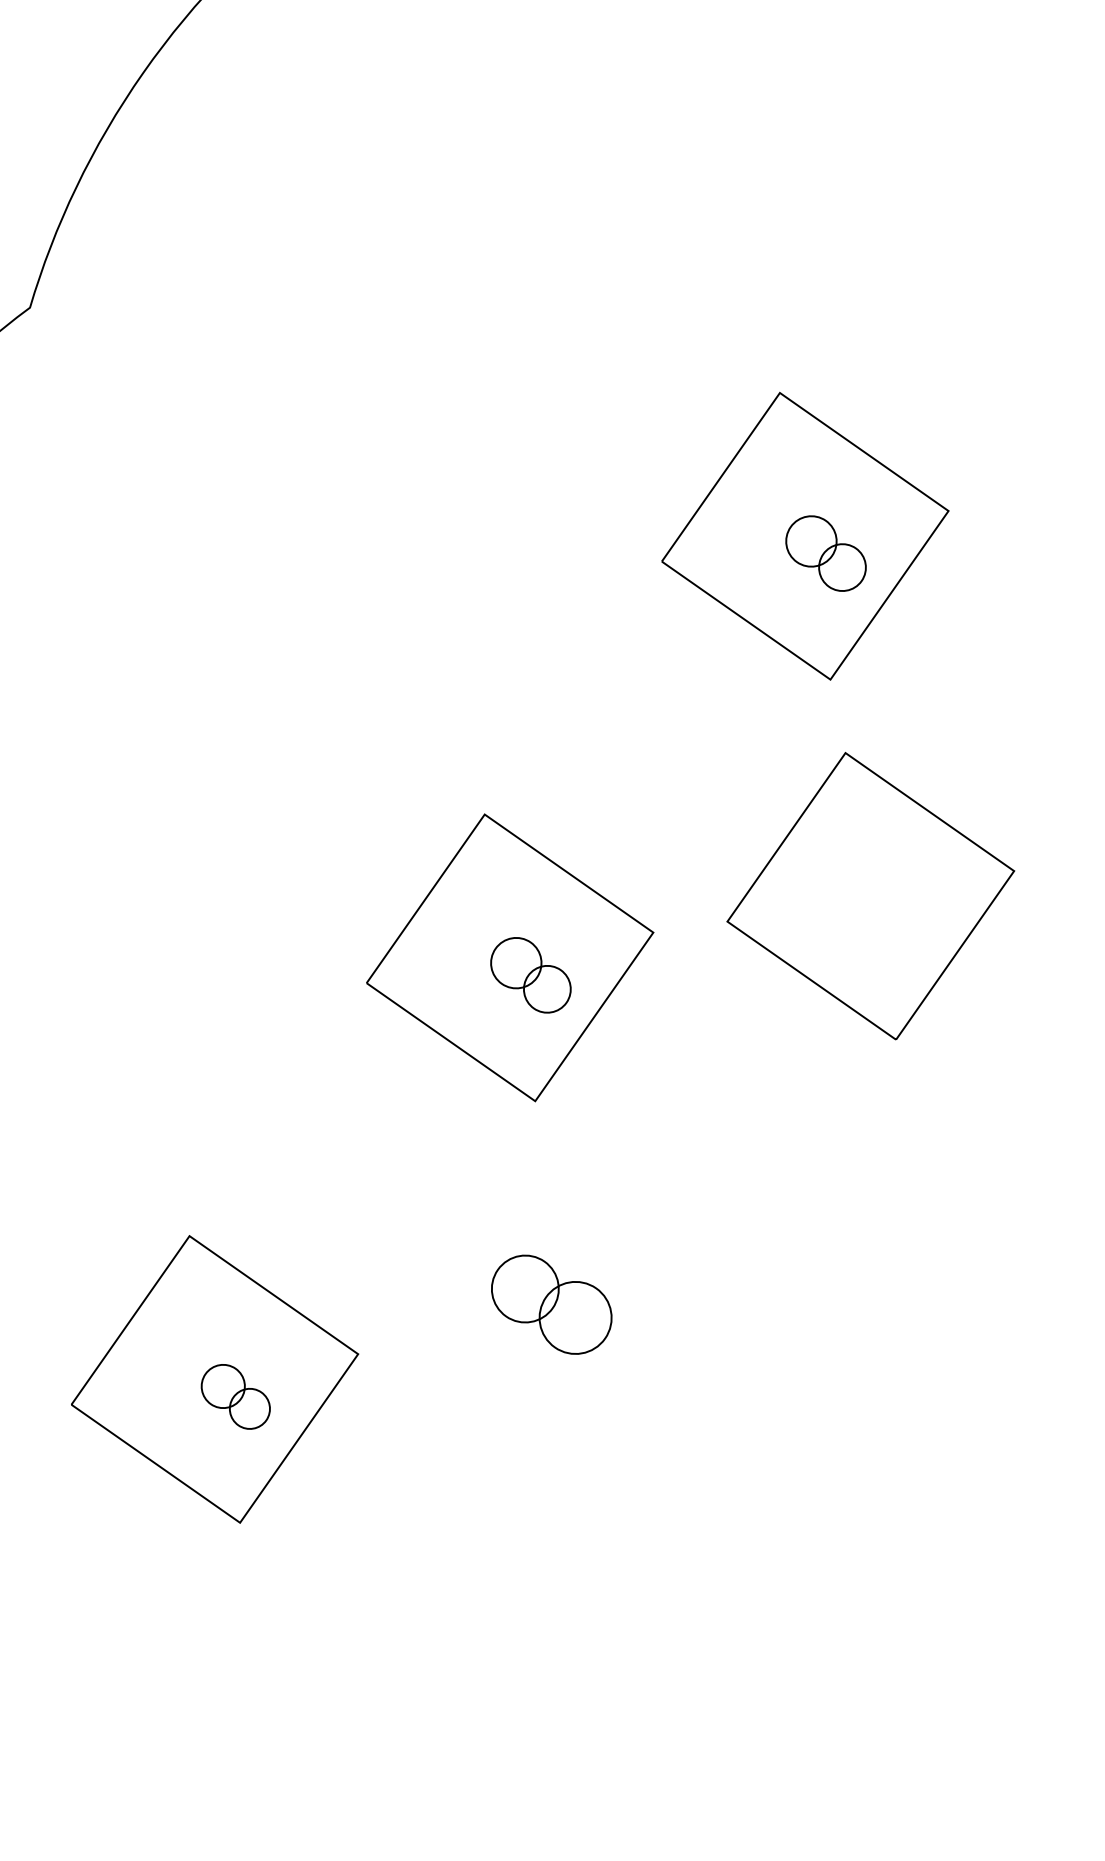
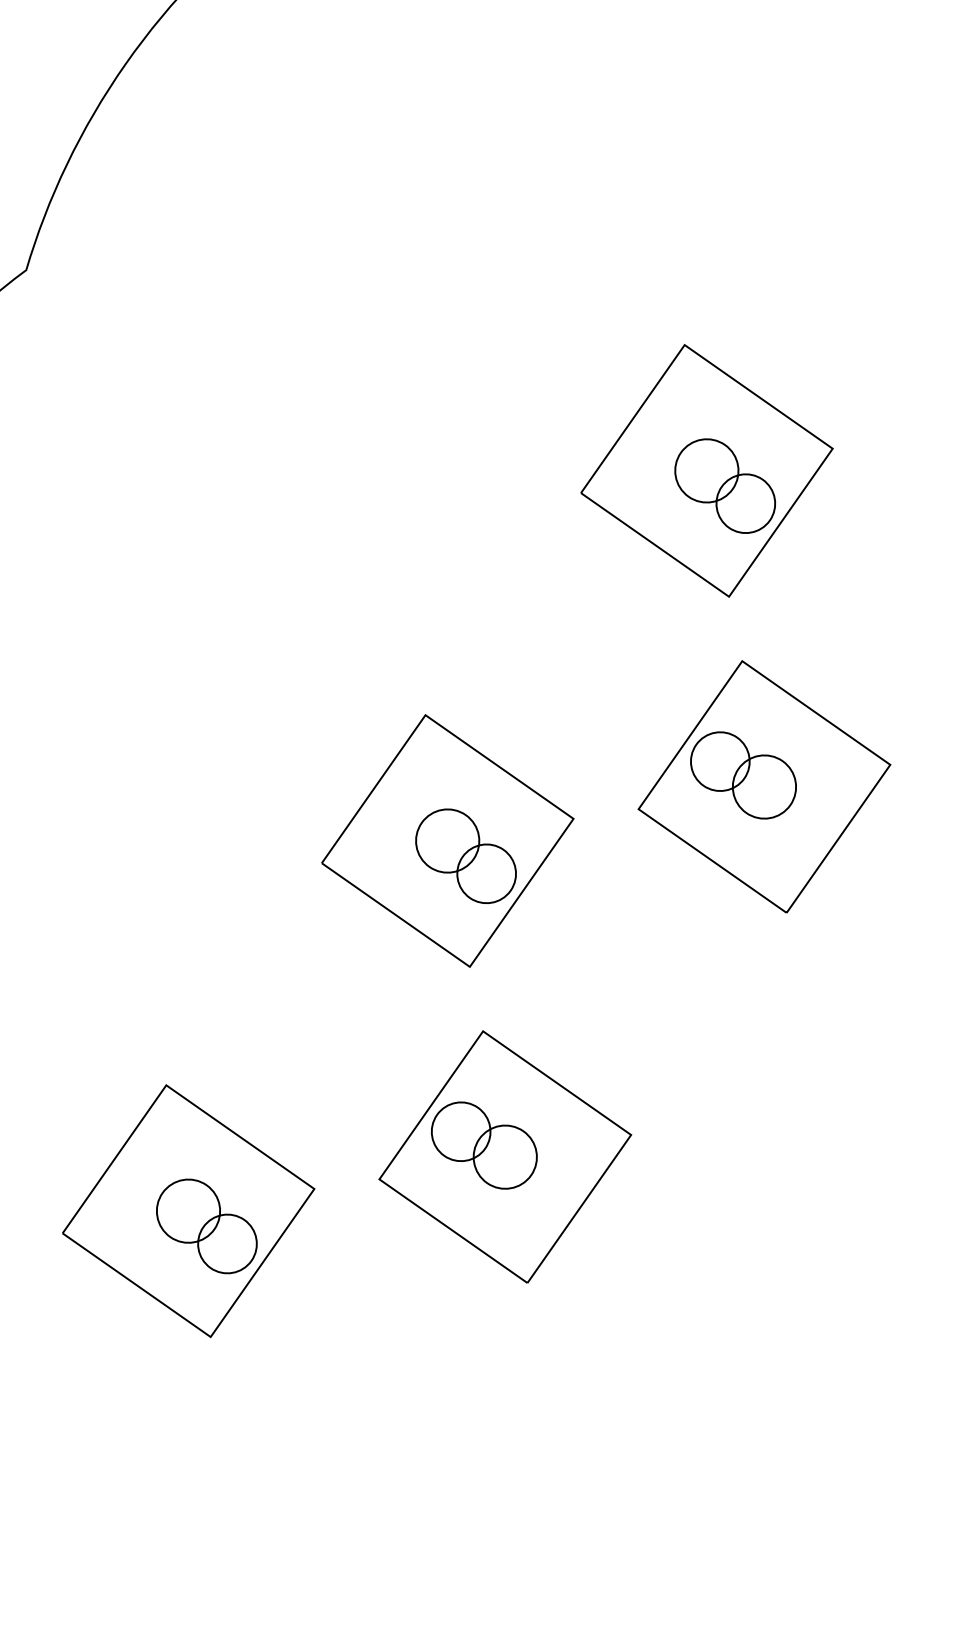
part: (825, 553) -> (724, 485), size x1.43
part: (846, 883) -> (743, 775), added
part: (530, 975) -> (465, 856), size x1.43
part: (575, 1317) -> (505, 1156), added
part: (235, 1396) -> (206, 1226), size x1.67

